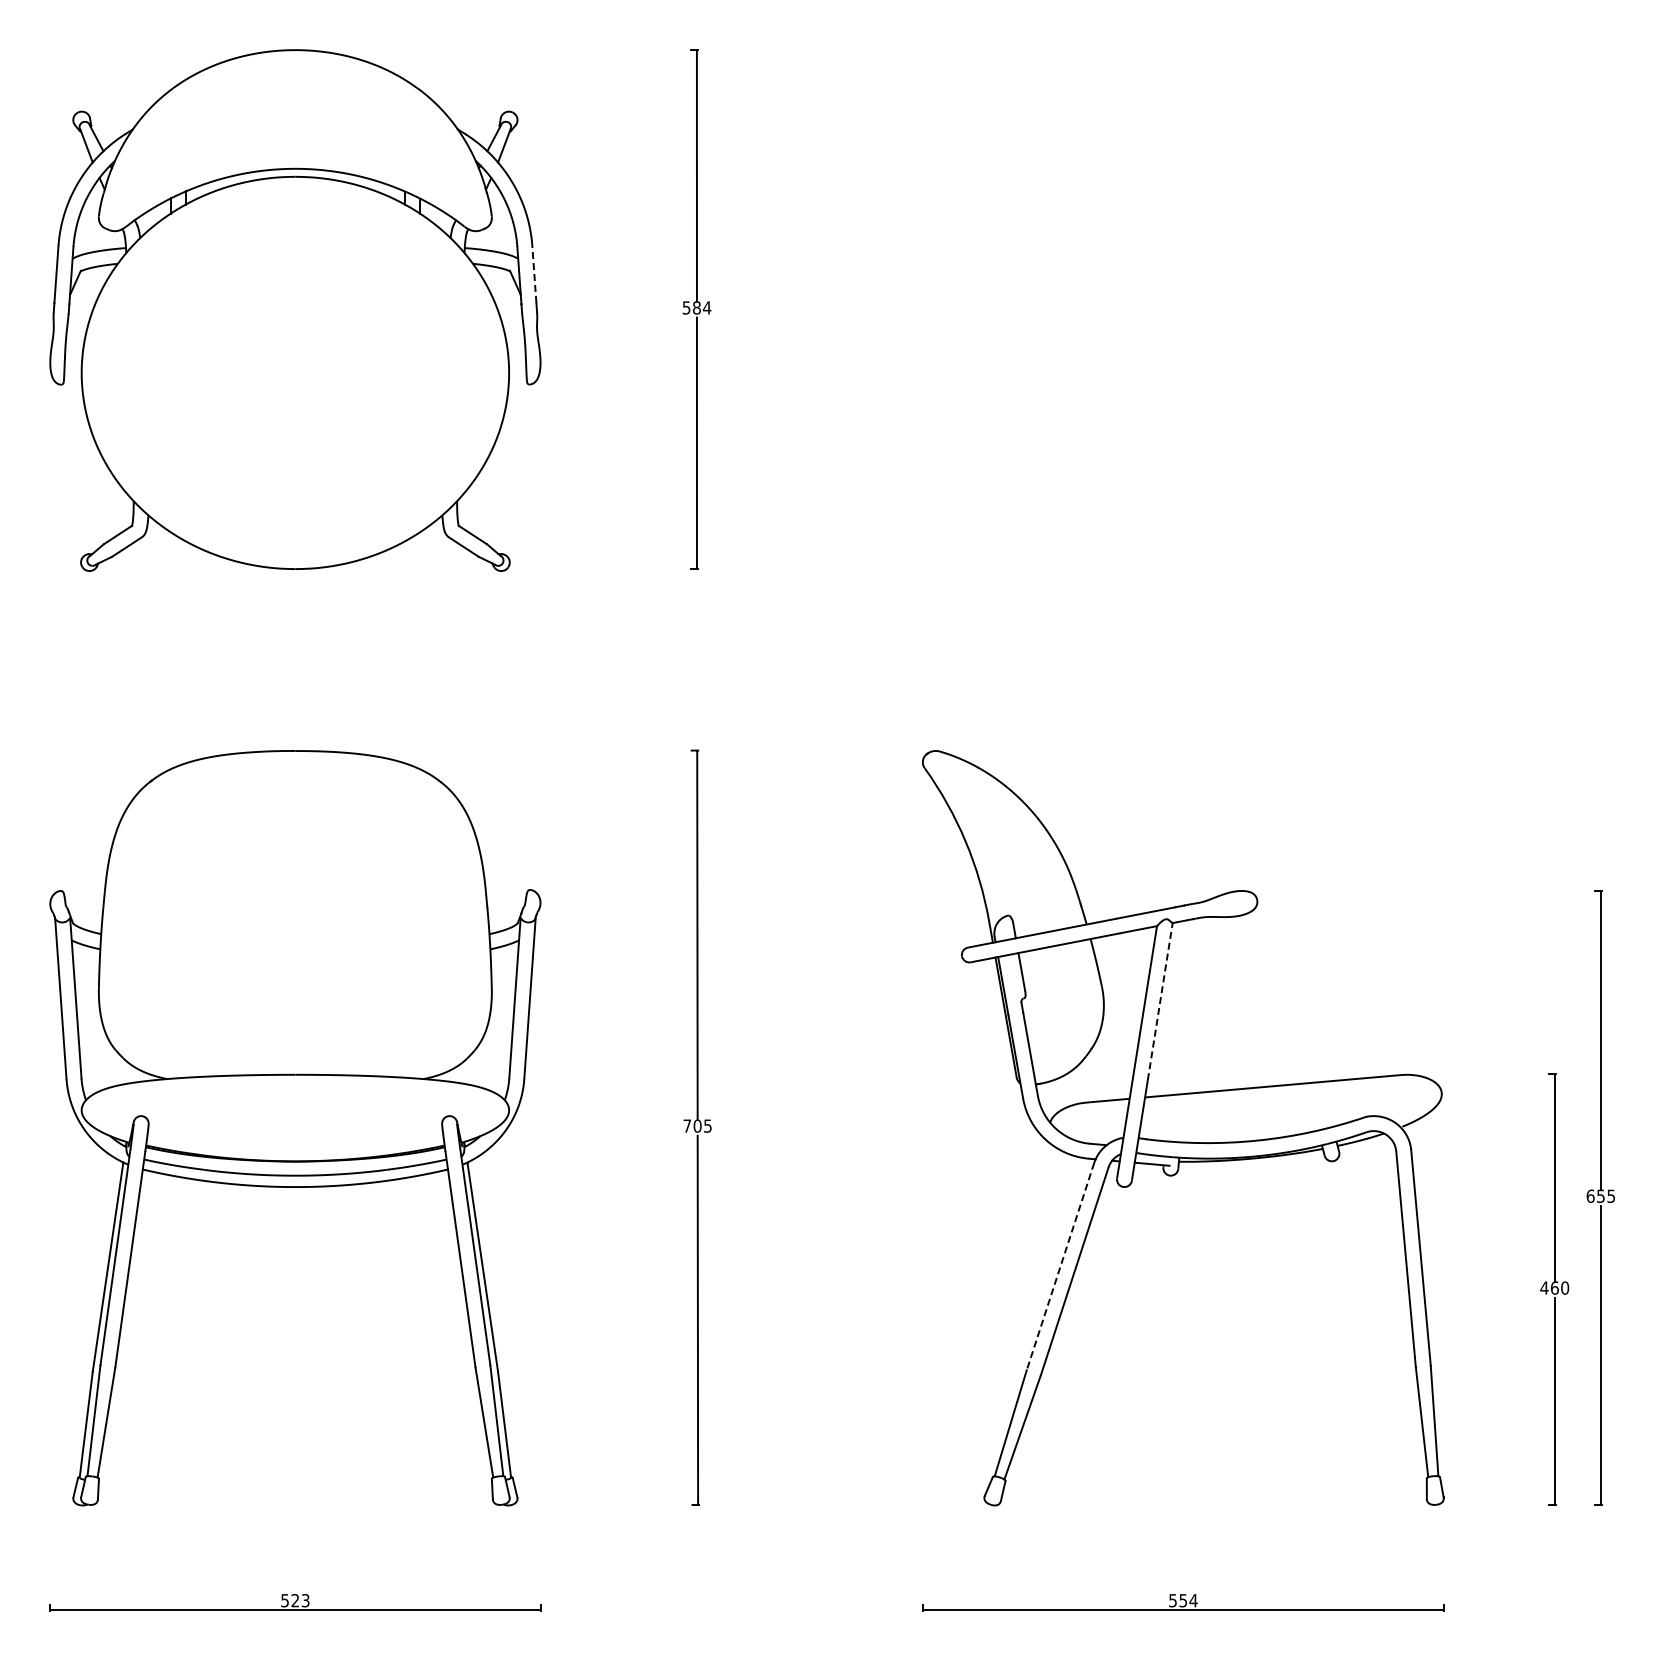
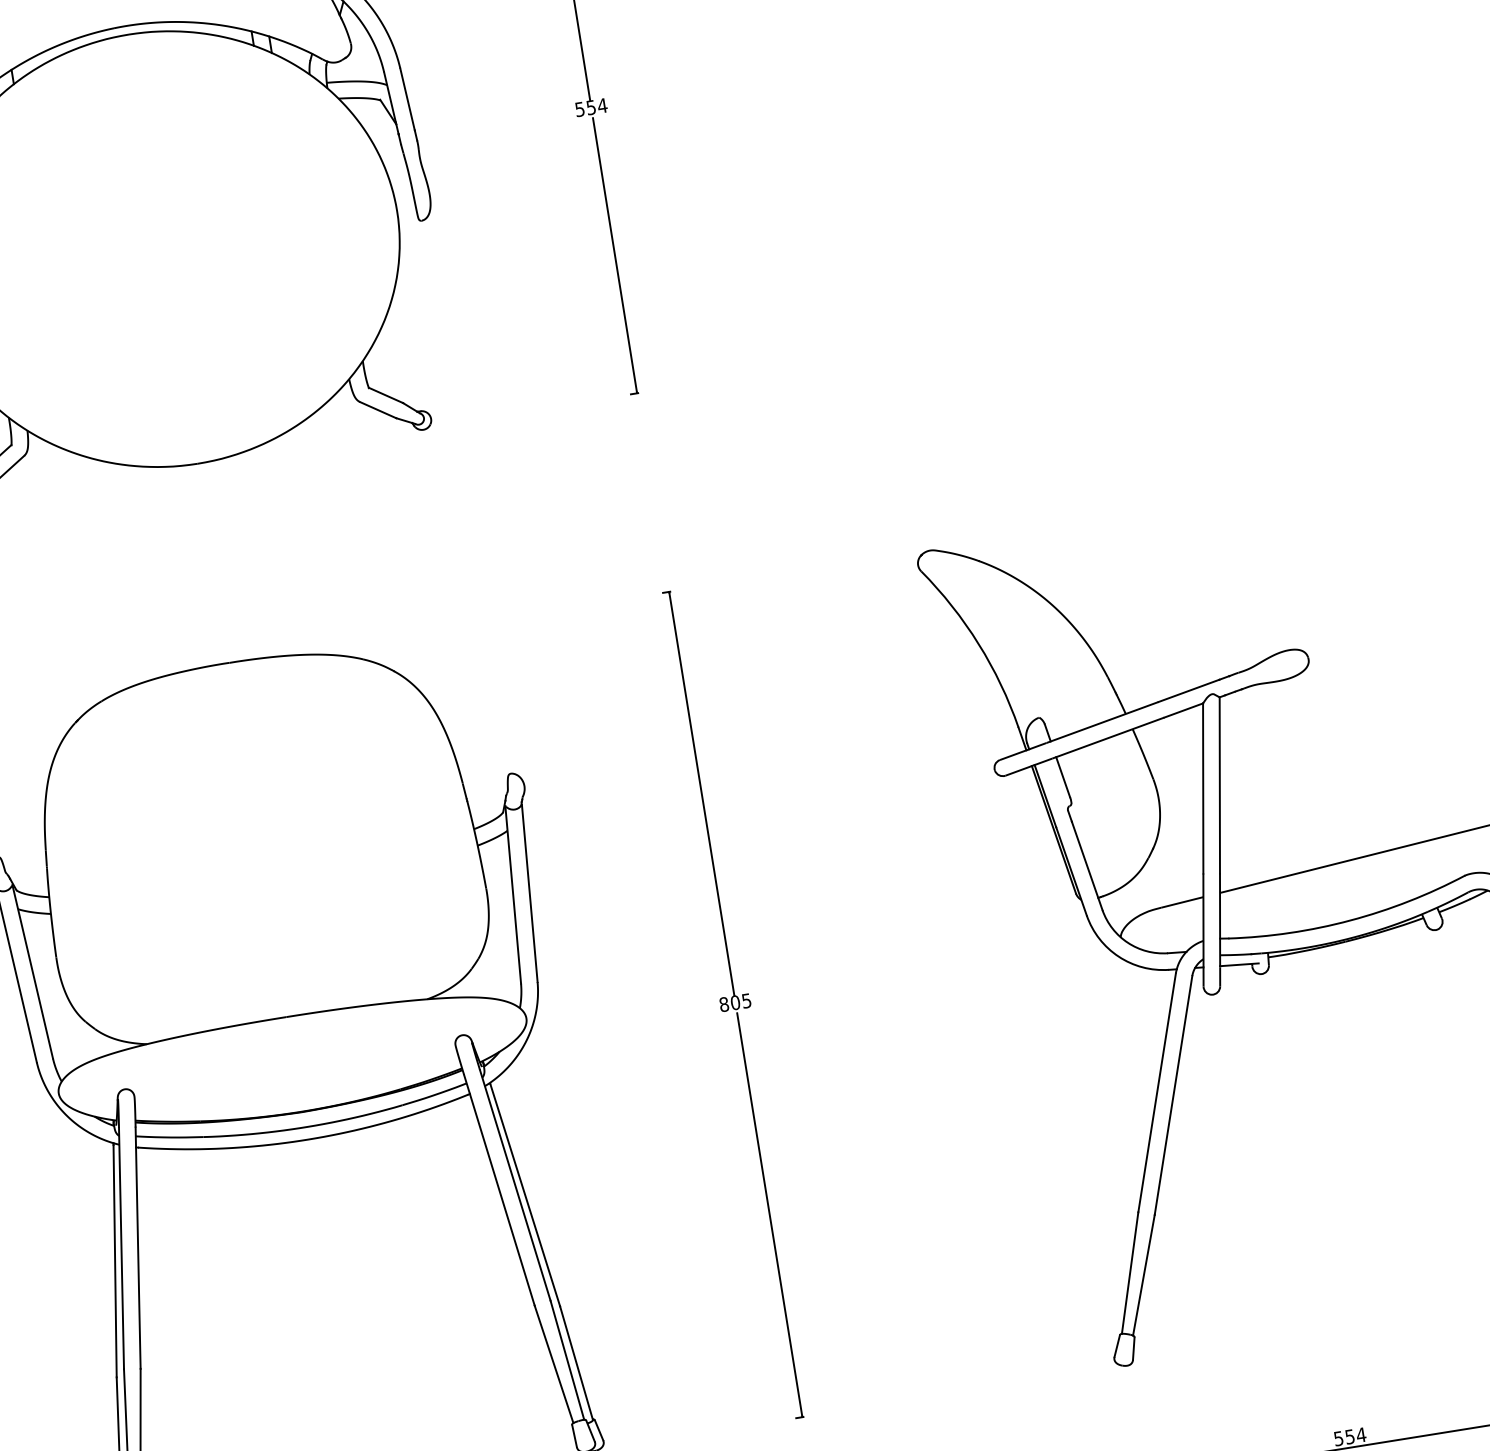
line: (534, 274) -> (407, 99), dashed -> solid
text: (696, 307) -> (590, 107), 584 -> 554
line: (1160, 1001) -> (1220, 785), dashed -> solid
text: (687, 1125) -> (724, 1003), 705 -> 805
line: (1060, 1267) -> (1157, 1093), dashed -> solid

